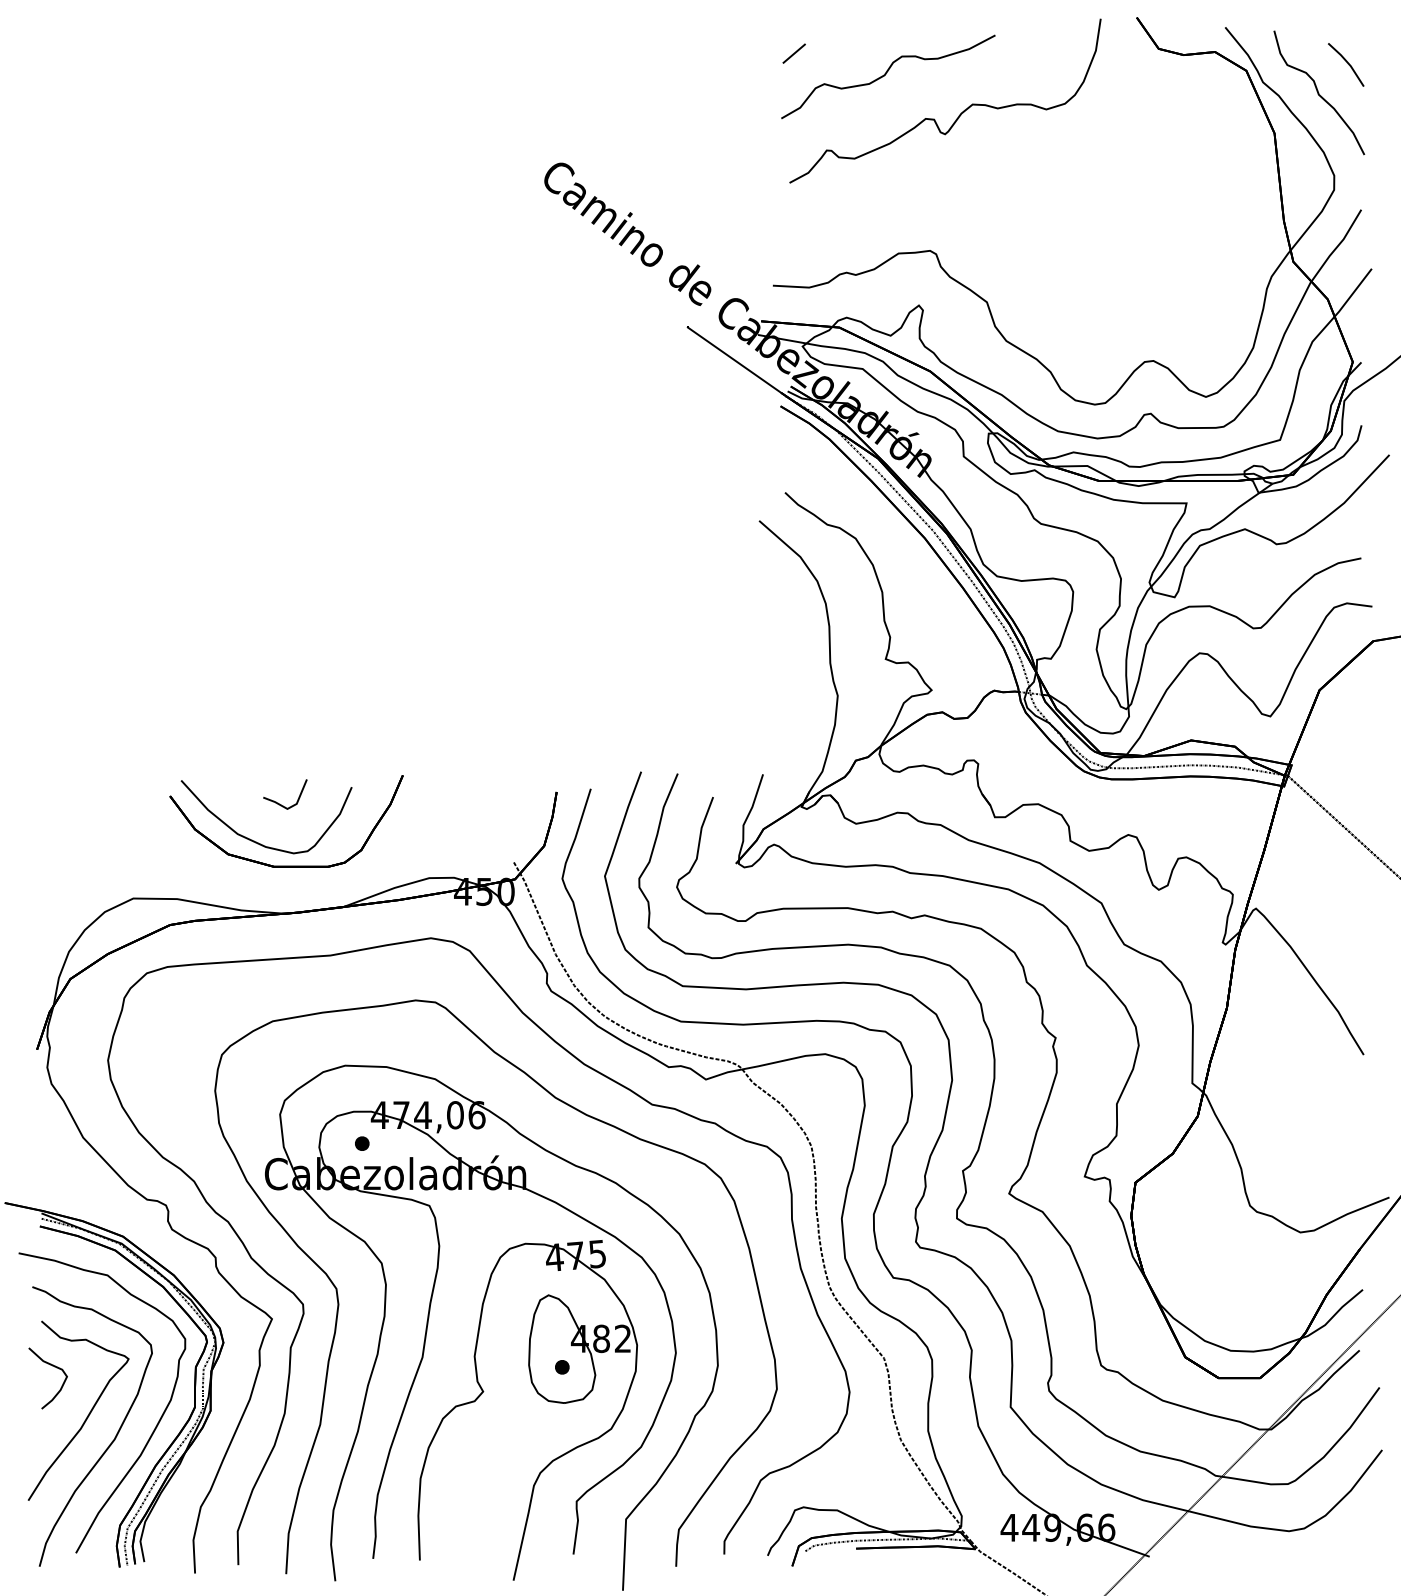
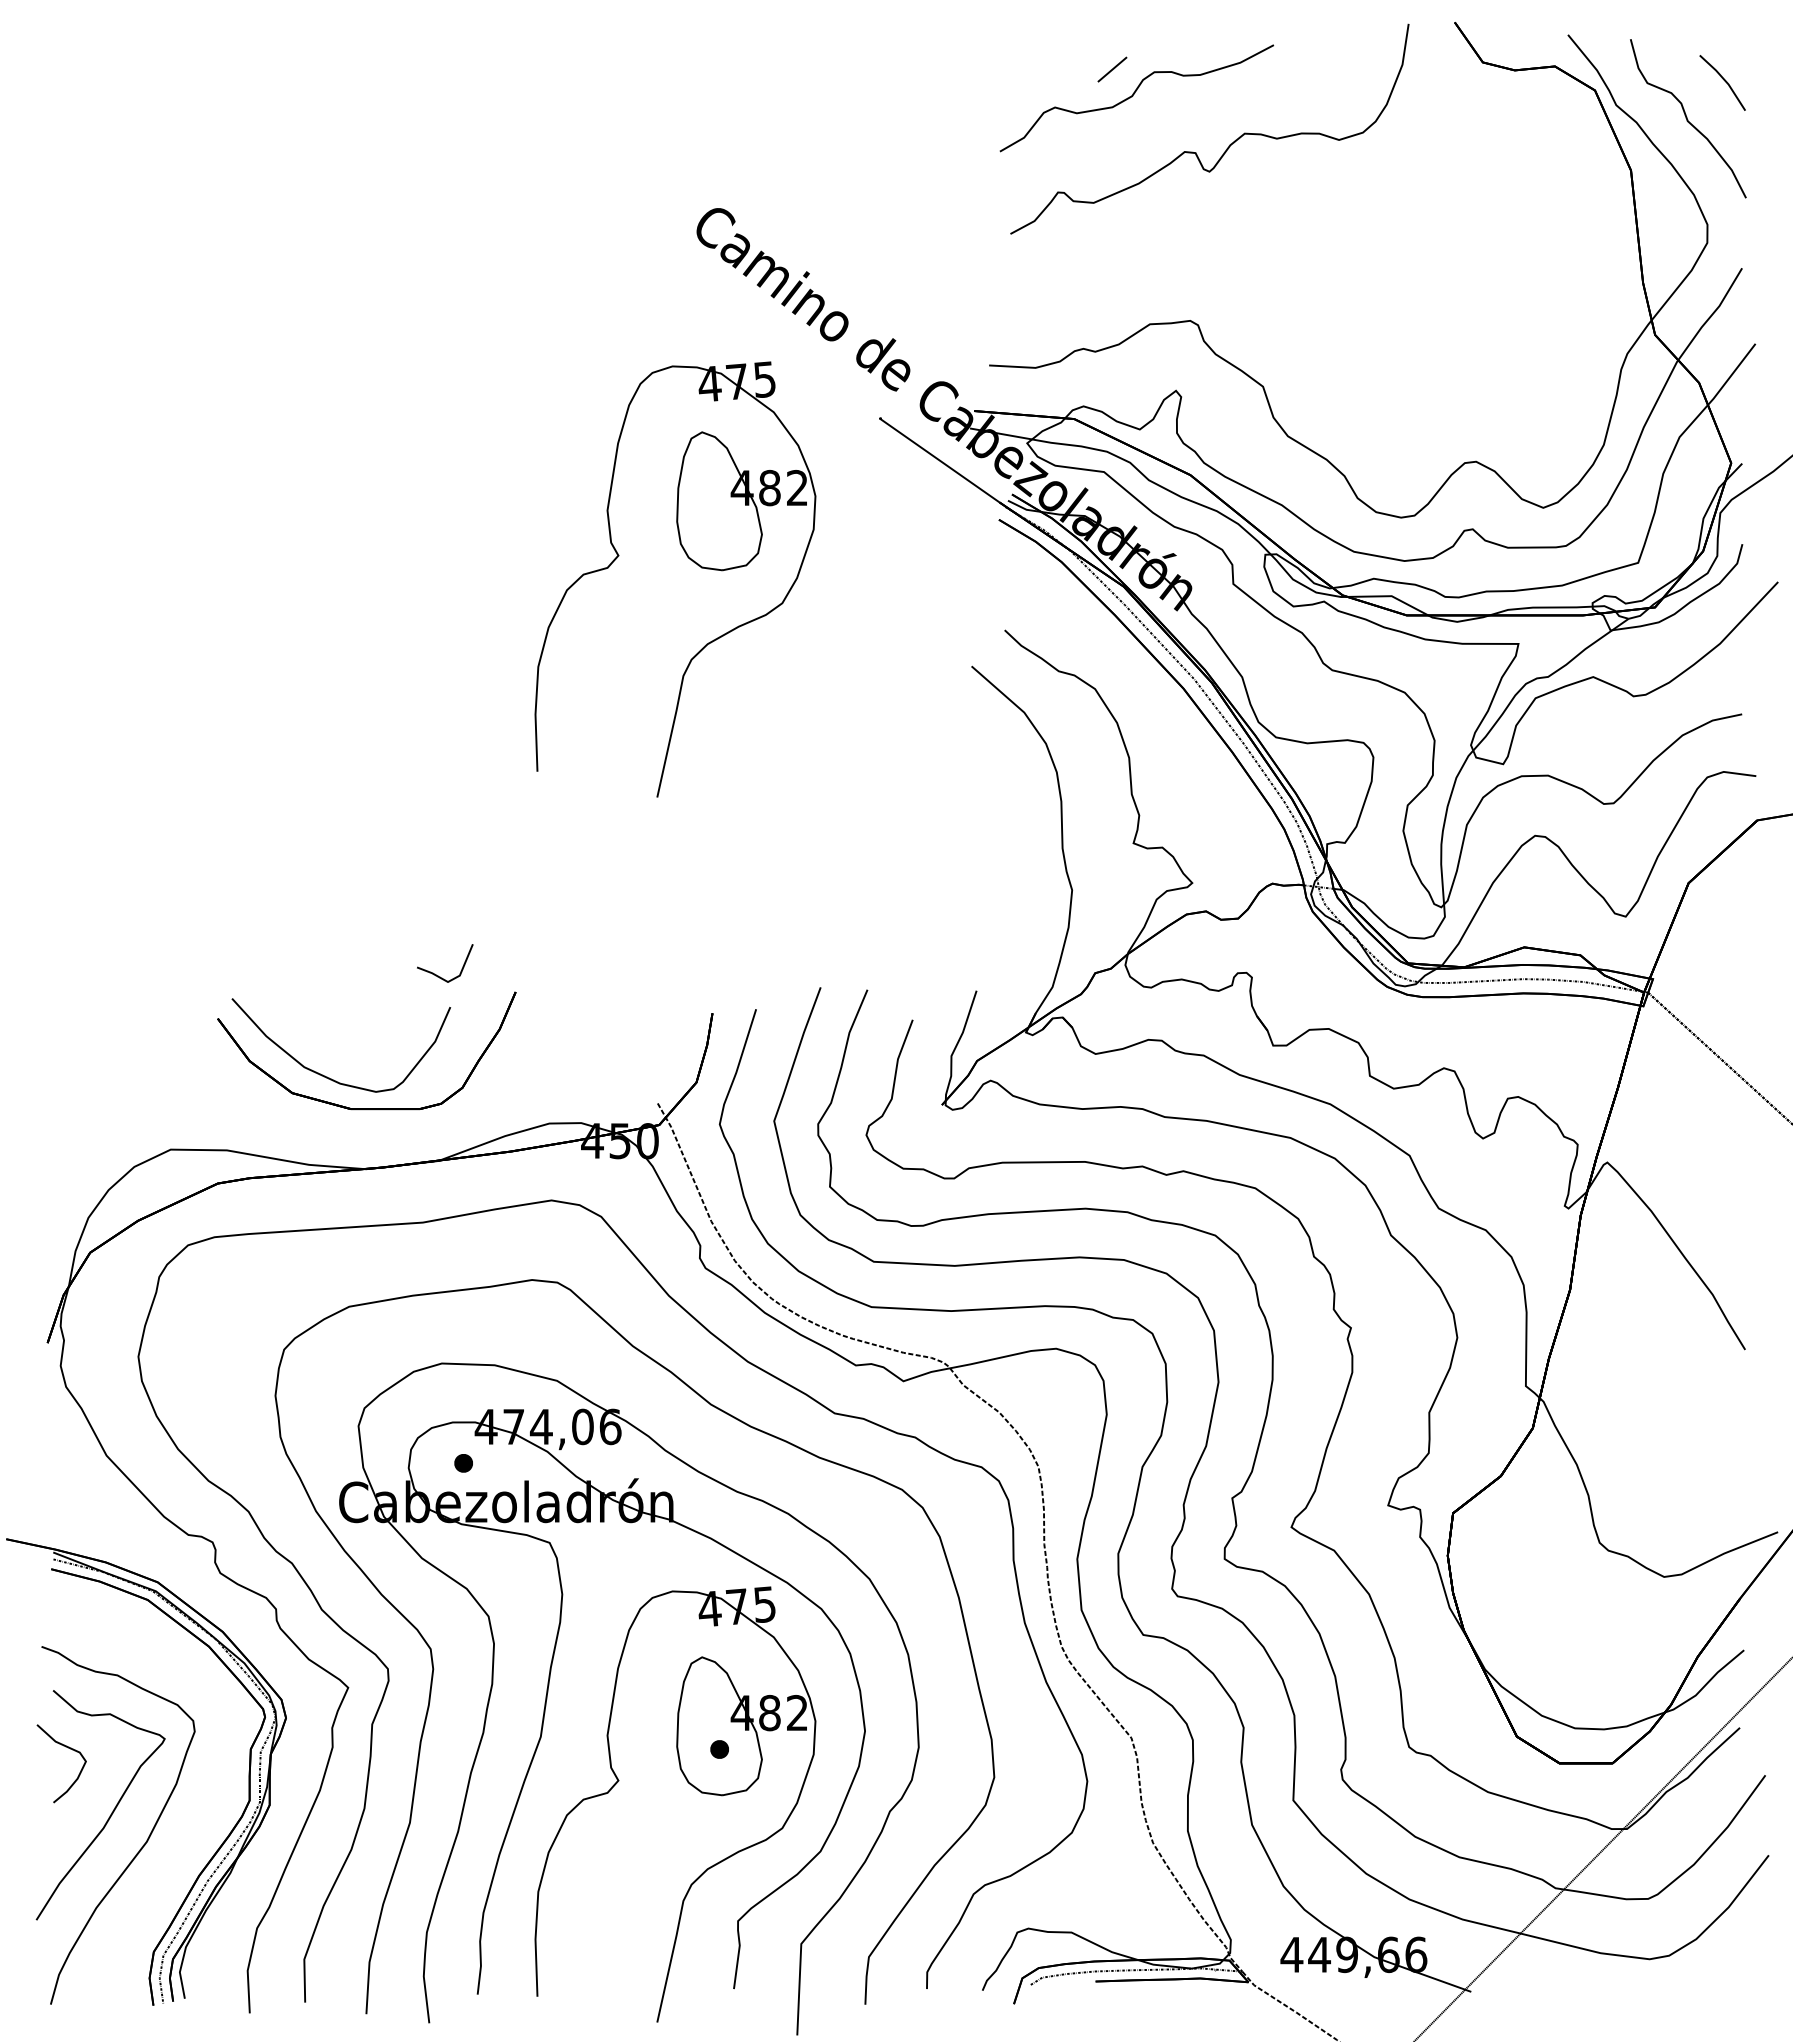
line: (794, 53) -> (1112, 69), moved
part: (539, 438) -> (690, 560), added
line: (280, 803) -> (438, 975), moved
curve: (154, 1429) -> (197, 1828), removed

